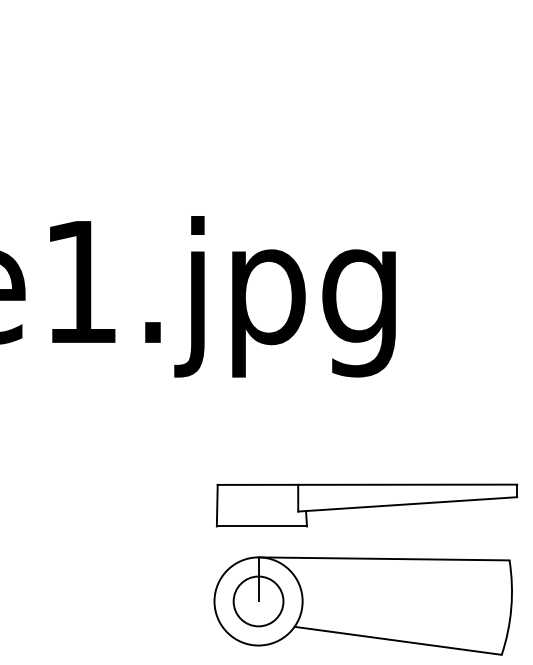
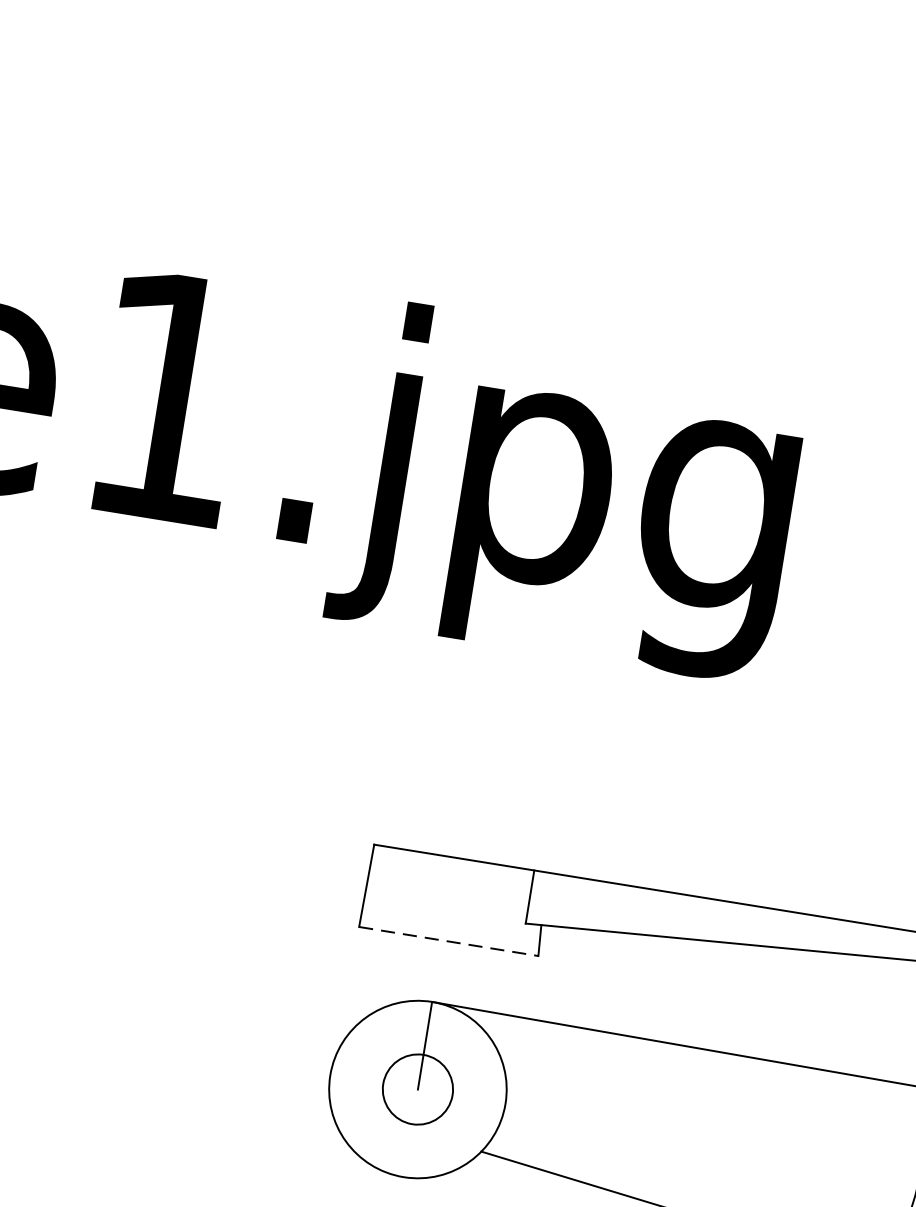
line: (262, 526) -> (449, 941), solid -> dashed
circle: (258, 601) -> (417, 1089), size x0.7

